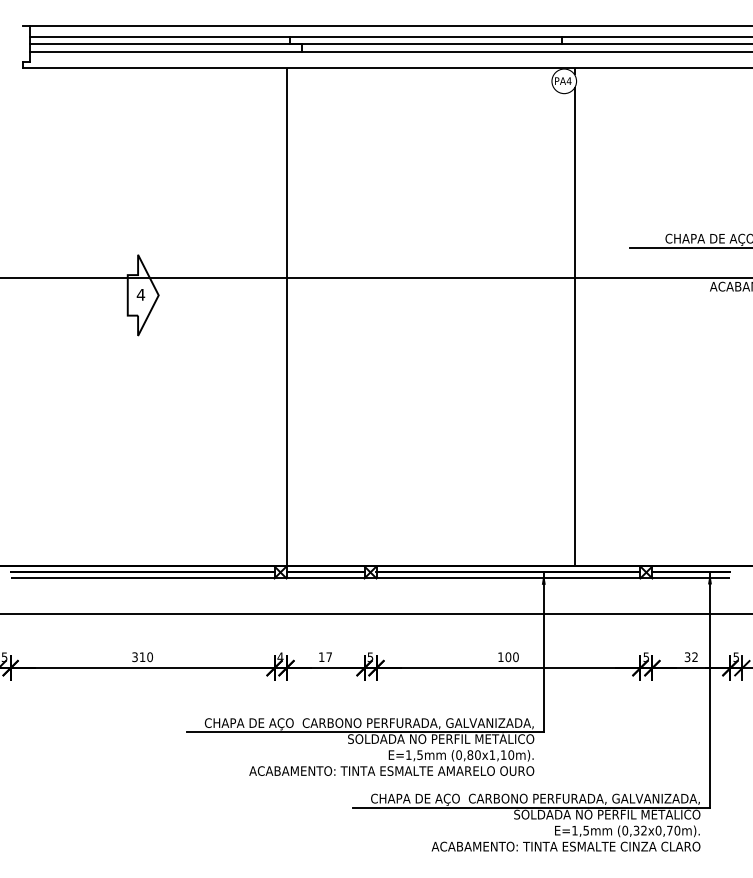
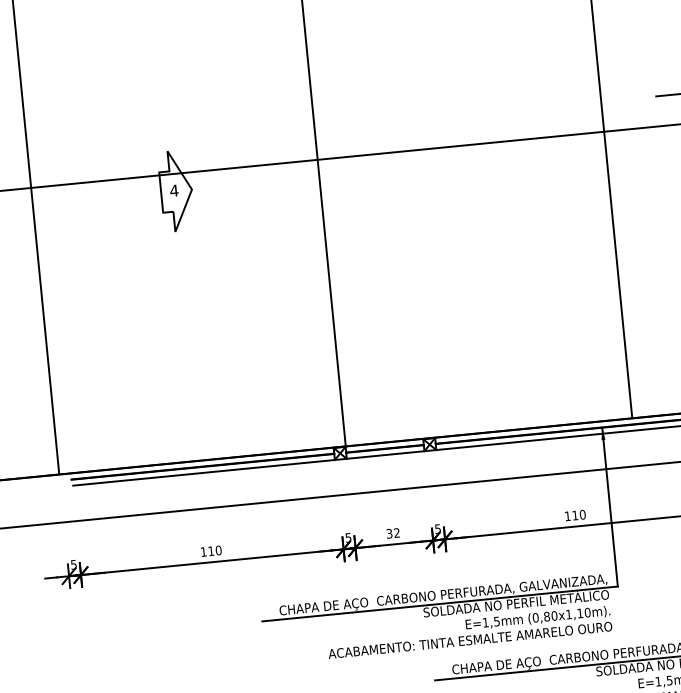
text: (280, 656) -> (348, 537), 4 -> 5
text: (134, 657) -> (203, 552), 310 -> 110
text: (325, 657) -> (393, 533), 17 -> 32
text: (508, 657) -> (575, 515), 100 -> 110

